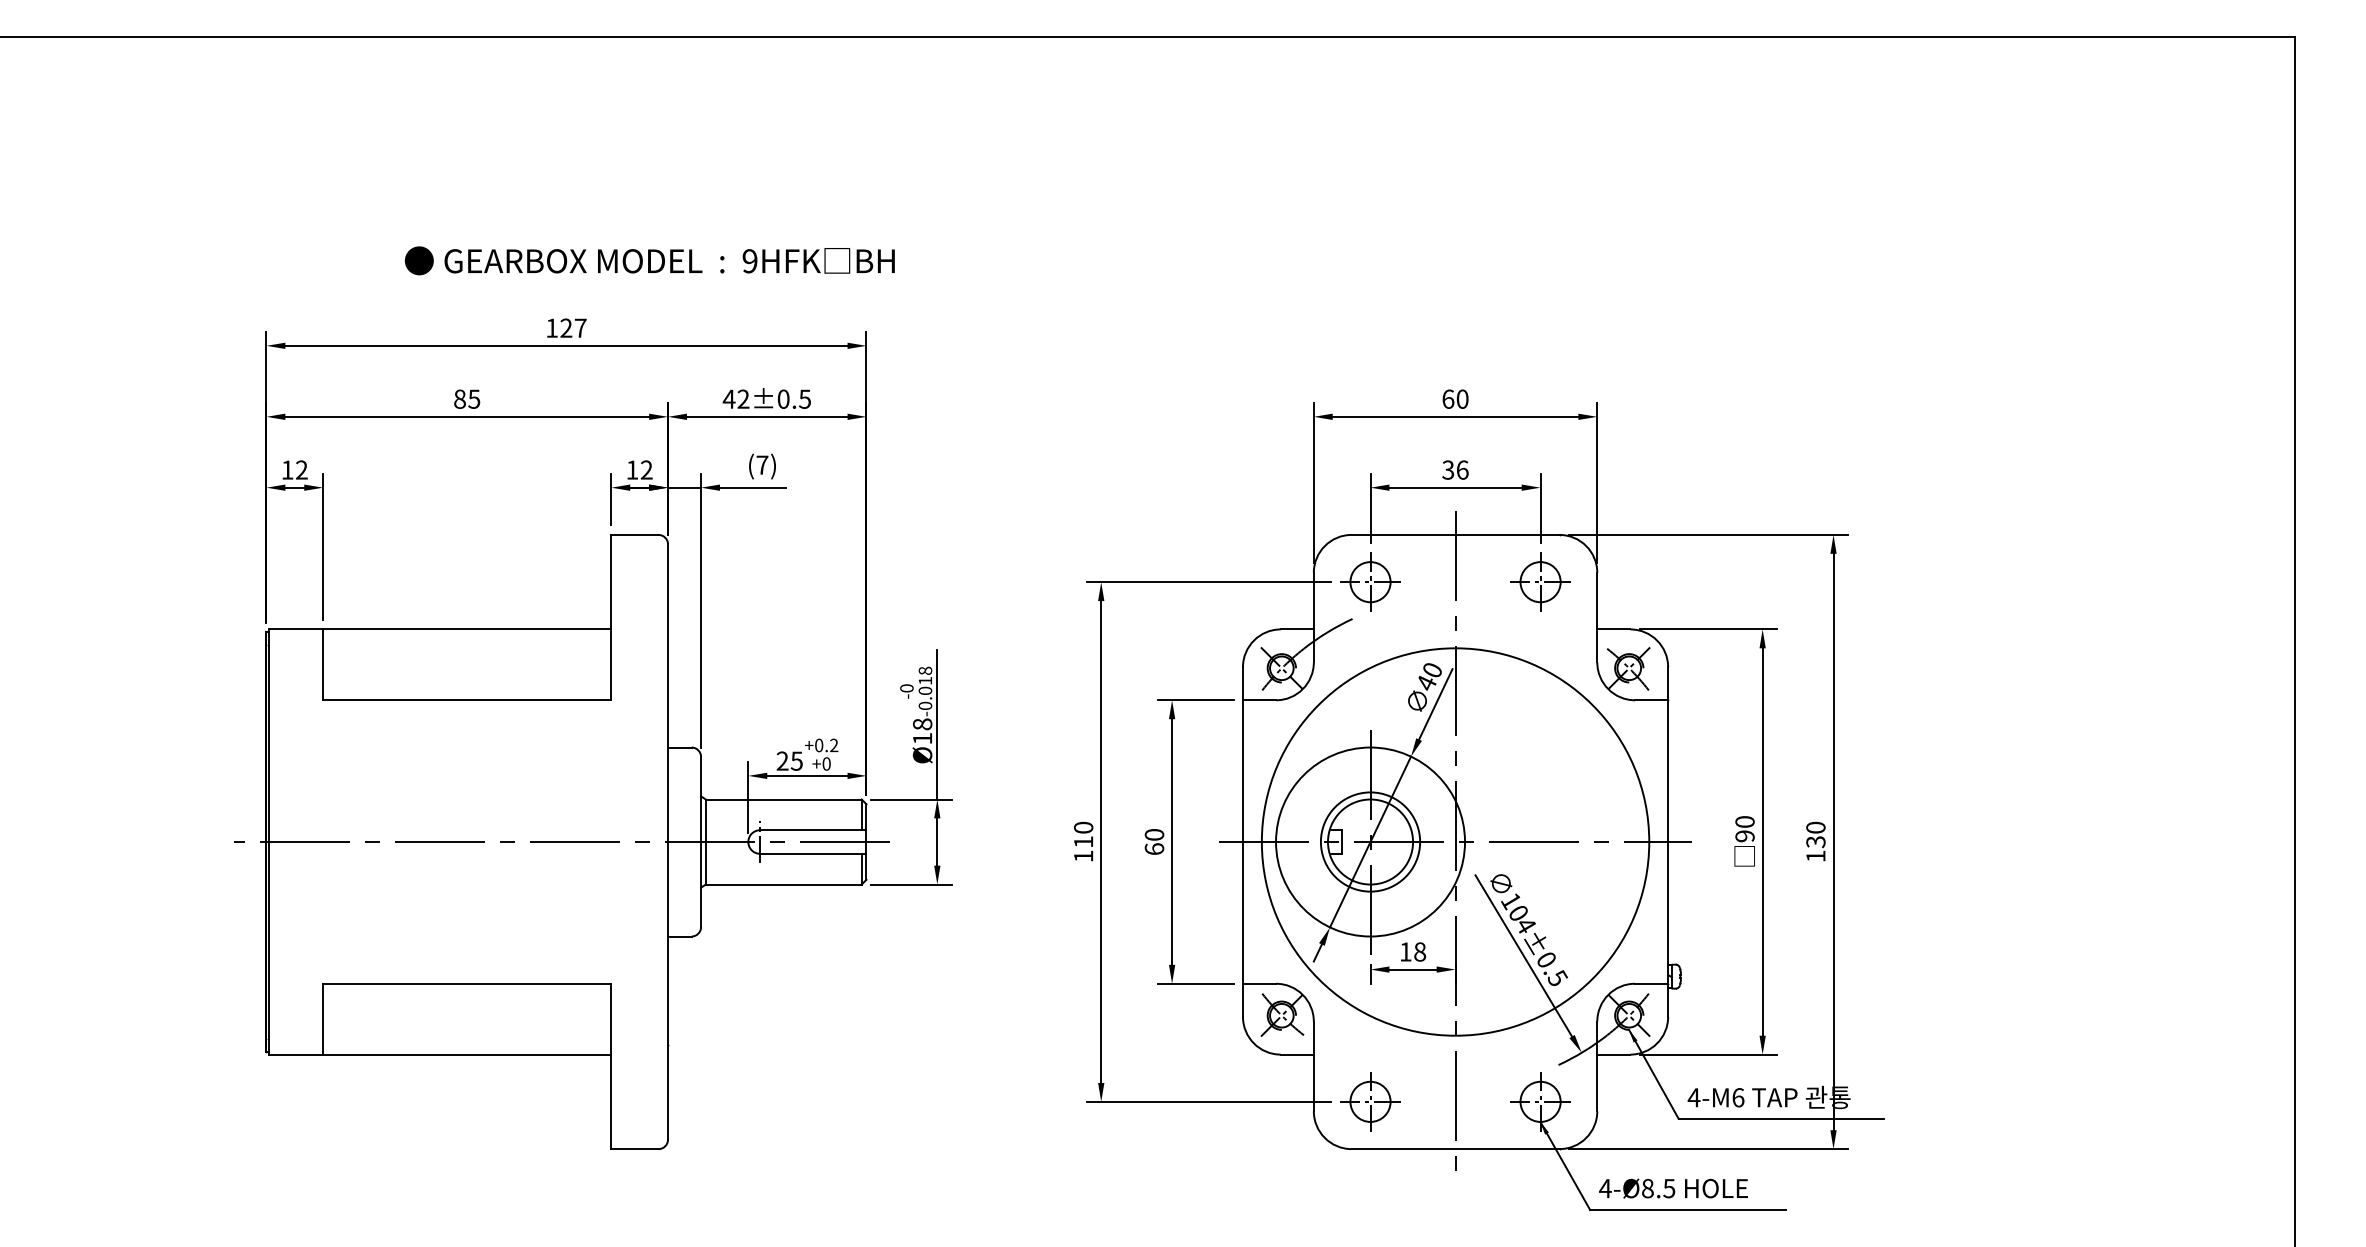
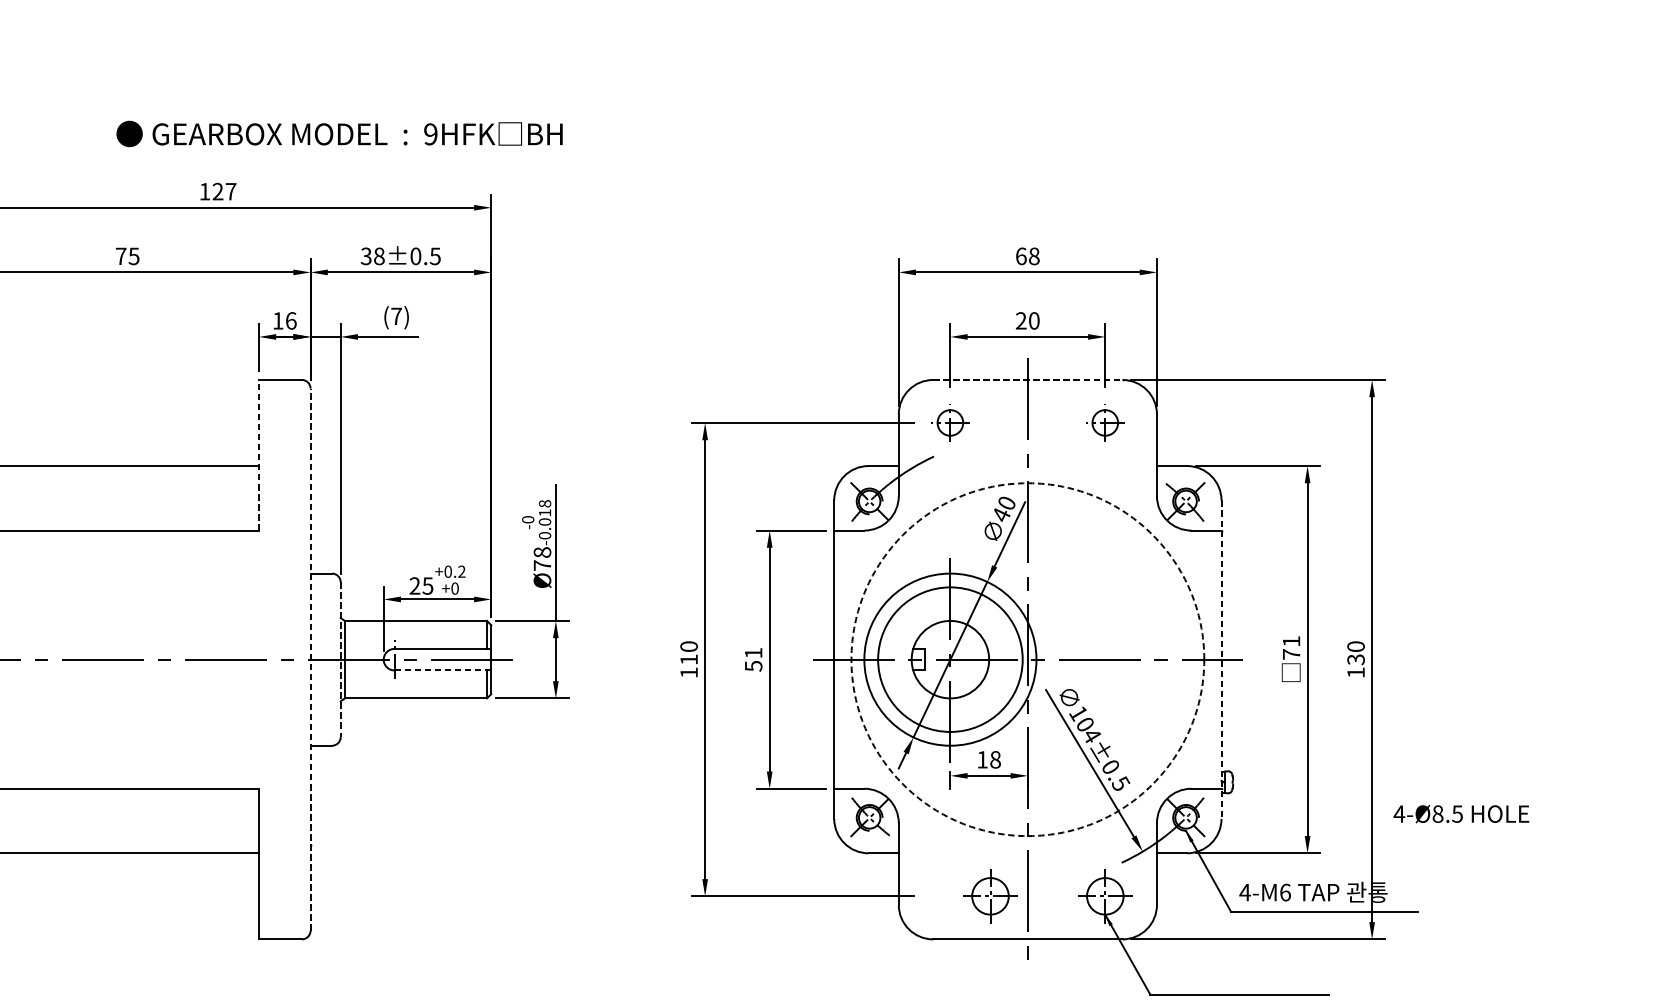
text: (649, 260) -> (339, 133), moved
text: (459, 398) -> (120, 255), 85 -> 75
text: (735, 398) -> (372, 255), 42 -> 38
text: (1462, 399) -> (1034, 256), 60 -> 68
text: (646, 469) -> (290, 320), 12 -> 16
text: (1455, 469) -> (1027, 320), 36 -> 20
line: (1455, 534) -> (1027, 379), solid -> dashed
part: (1370, 581) -> (950, 422), size x0.7
part: (1540, 581) -> (1105, 422), size x0.7
line: (611, 617) -> (259, 455), solid -> dashed
text: (922, 738) -> (542, 565), Ø18 -> Ø78
text: (1744, 829) -> (1291, 648), 90 -> 71
circle: (1370, 841) -> (950, 659), size x1.6
circle: (1455, 841) -> (1027, 659), solid -> dashed
line: (668, 842) -> (311, 660), solid -> dashed
line: (701, 842) -> (341, 660), solid -> dashed
text: (1154, 842) -> (753, 660), 60 -> 51
line: (1668, 842) -> (1221, 660), solid -> dashed
line: (813, 853) -> (443, 670), solid -> dashed
part: (1370, 1101) -> (990, 896), moved
text: (1673, 1188) -> (1461, 814), moved

